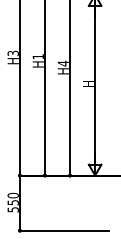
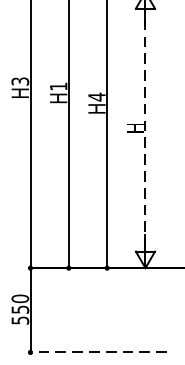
line: (95, 85) -> (145, 130), solid -> dashed
line: (64, 230) -> (98, 352), solid -> dashed

